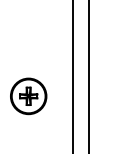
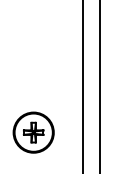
part: (28, 96) -> (33, 132), moved

